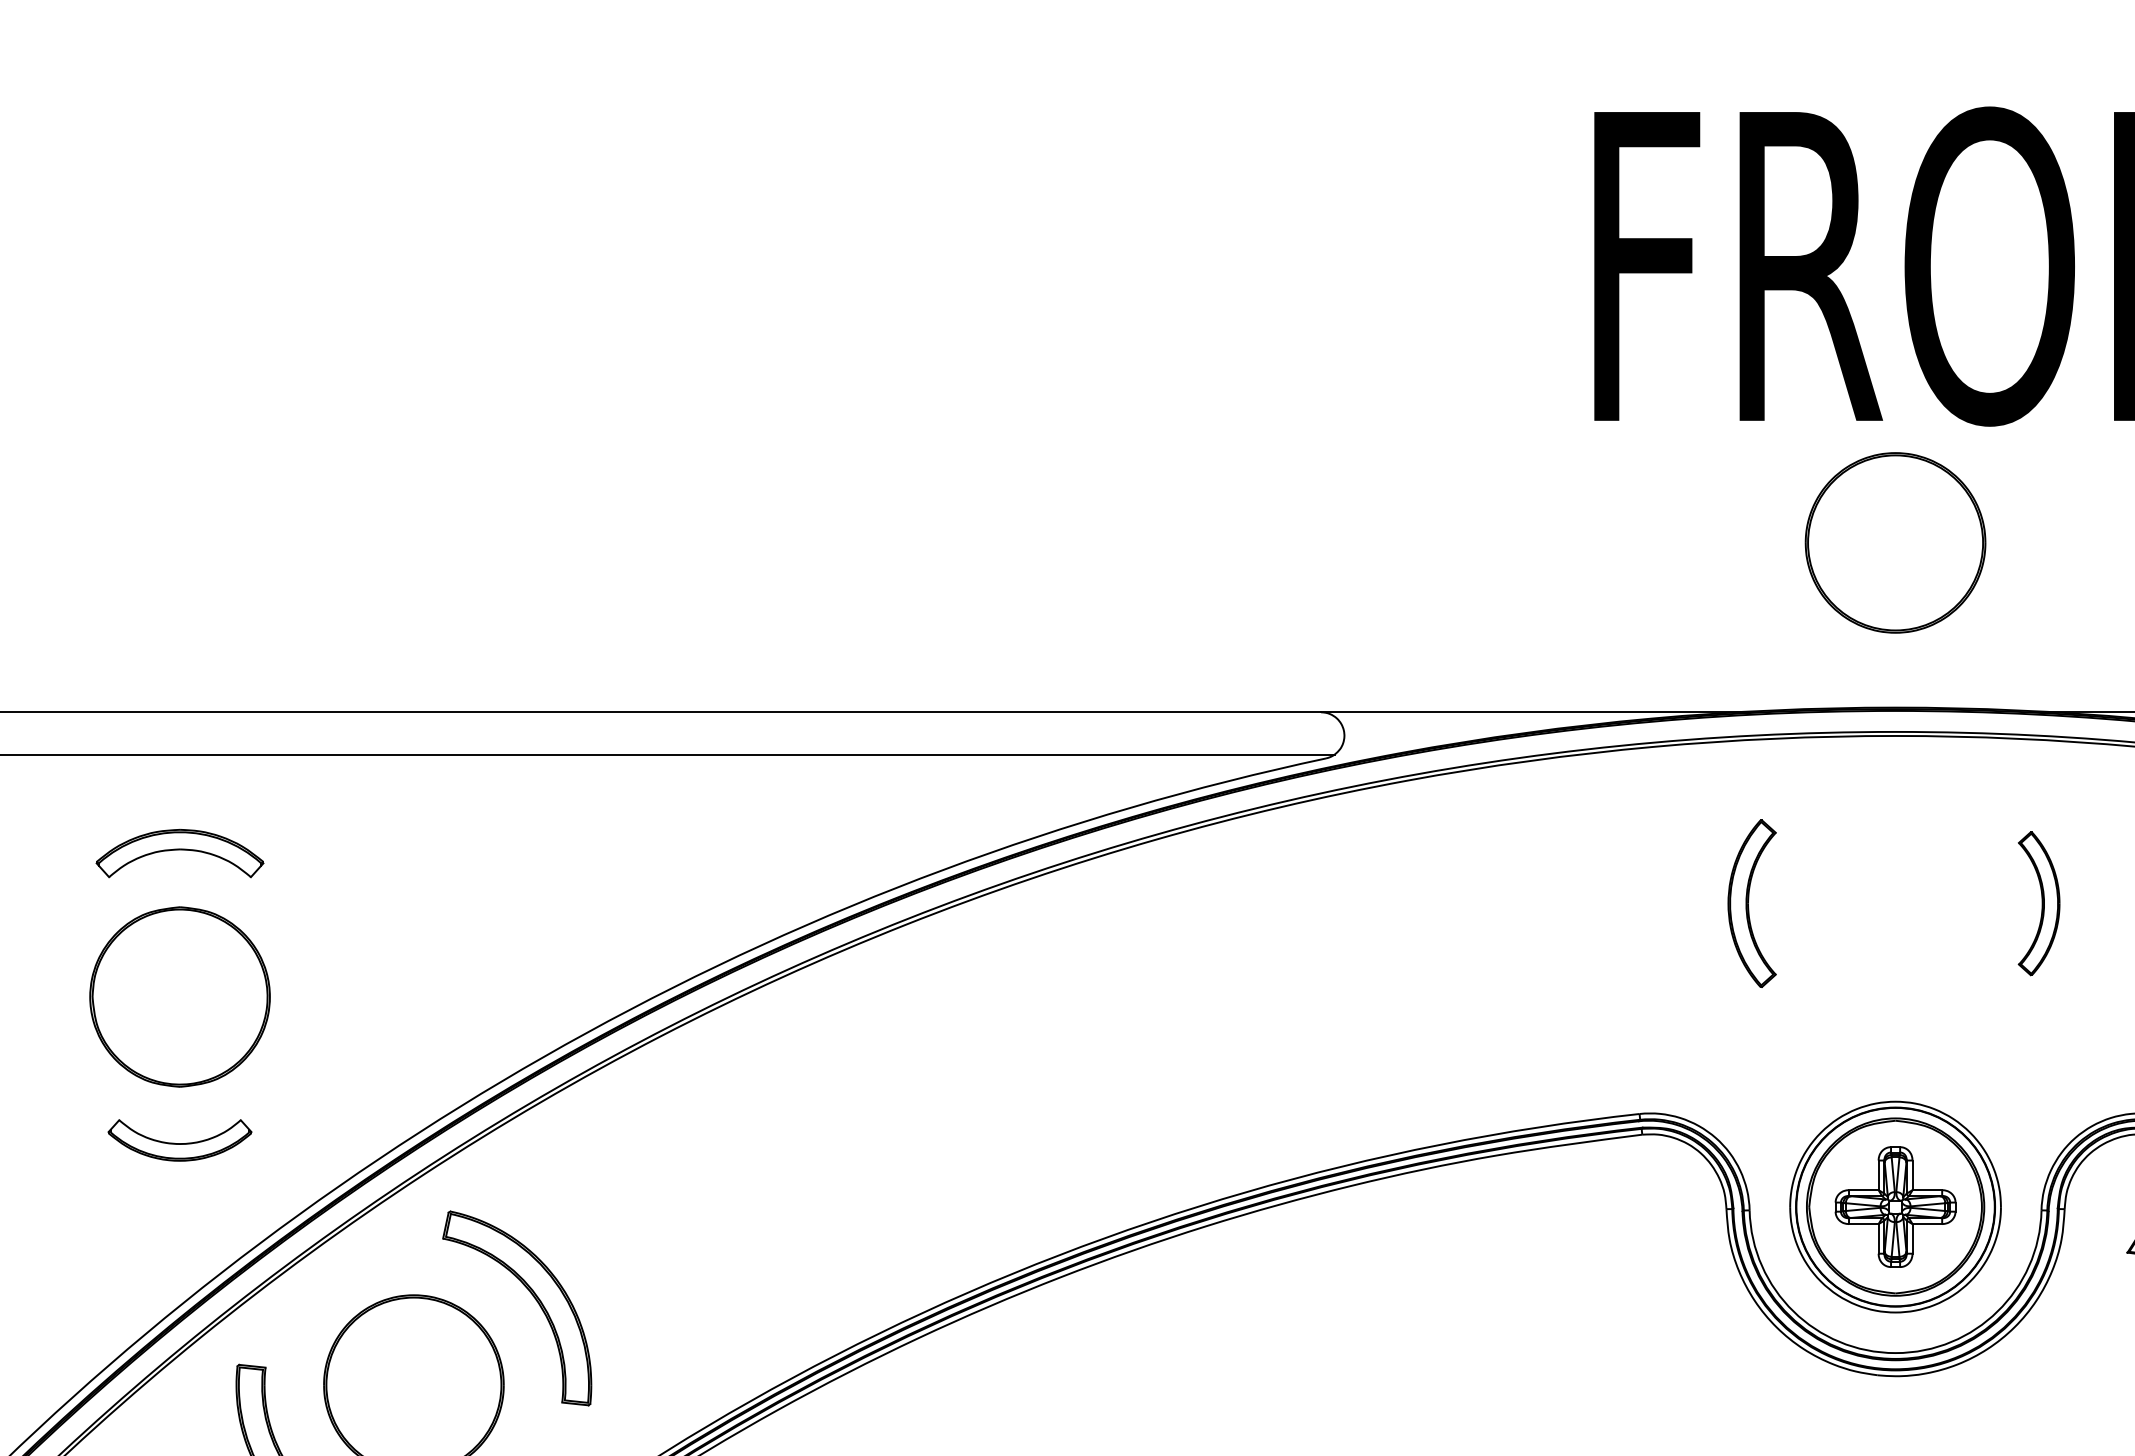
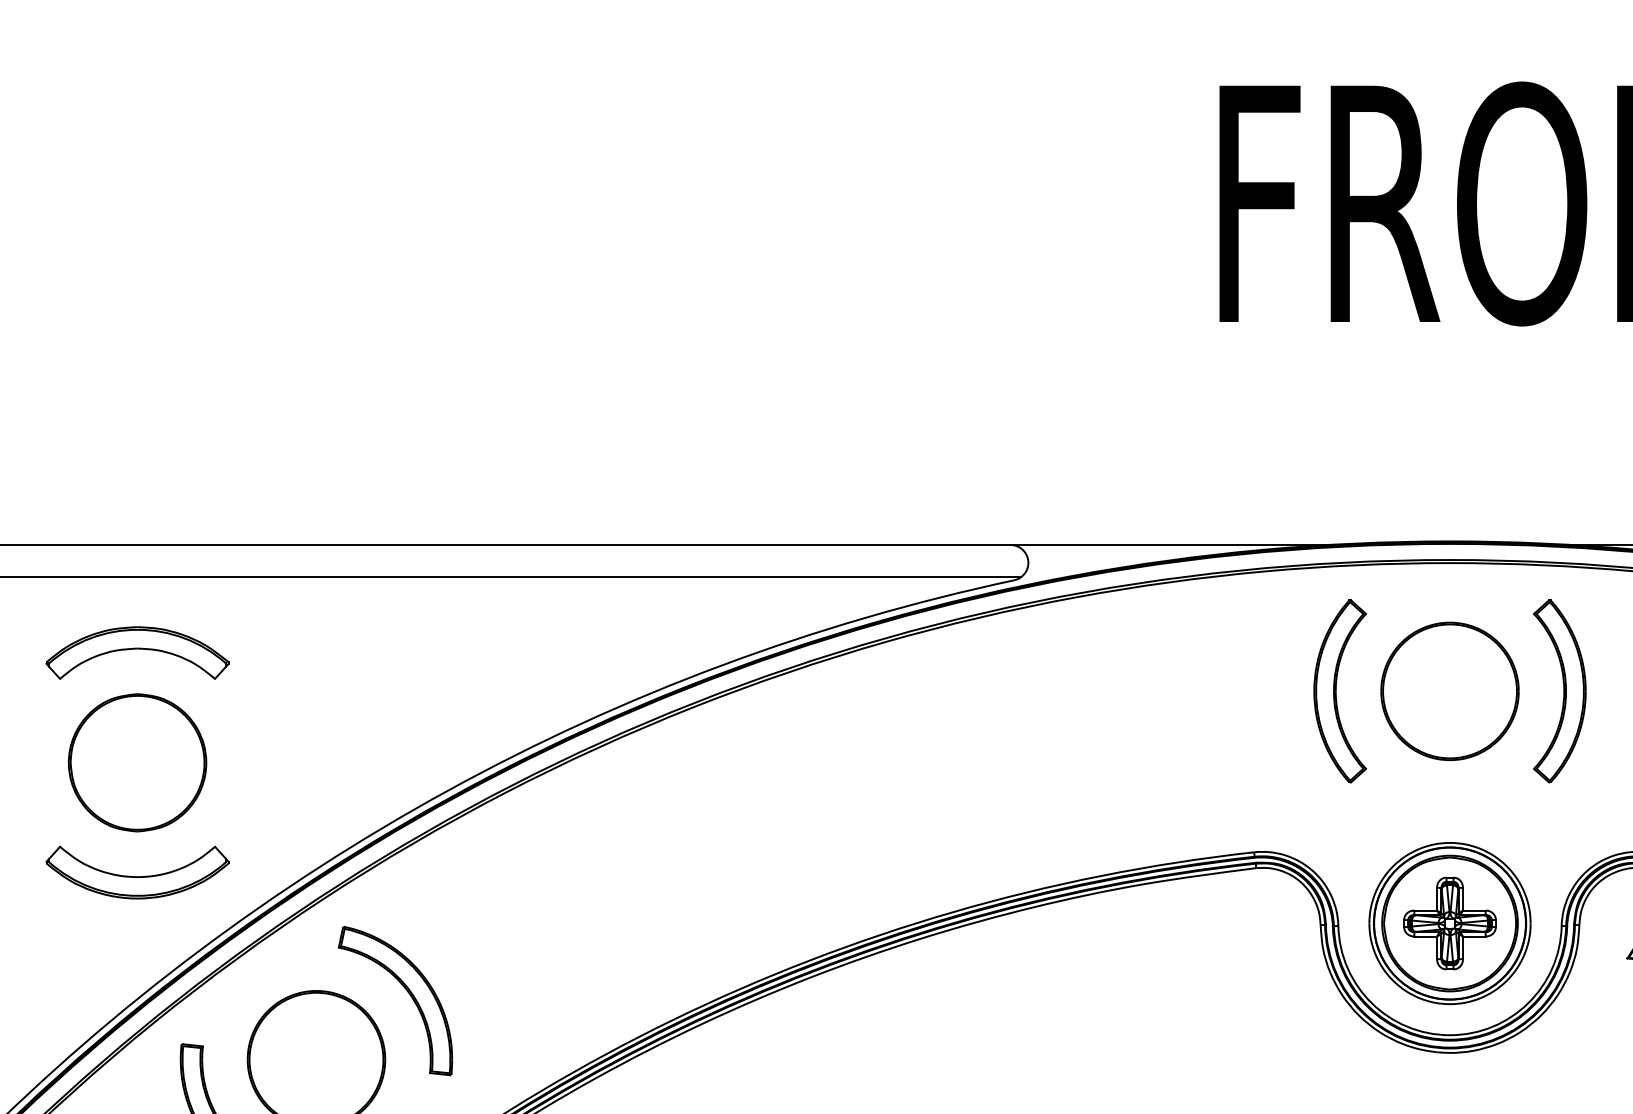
part: (1894, 543) -> (1449, 691), moved
part: (179, 852) -> (137, 652), size x1.43
part: (1752, 903) -> (1340, 691), size x1.43
part: (2038, 903) -> (1559, 691), size x1.67
part: (179, 1140) -> (137, 872), size x1.67

